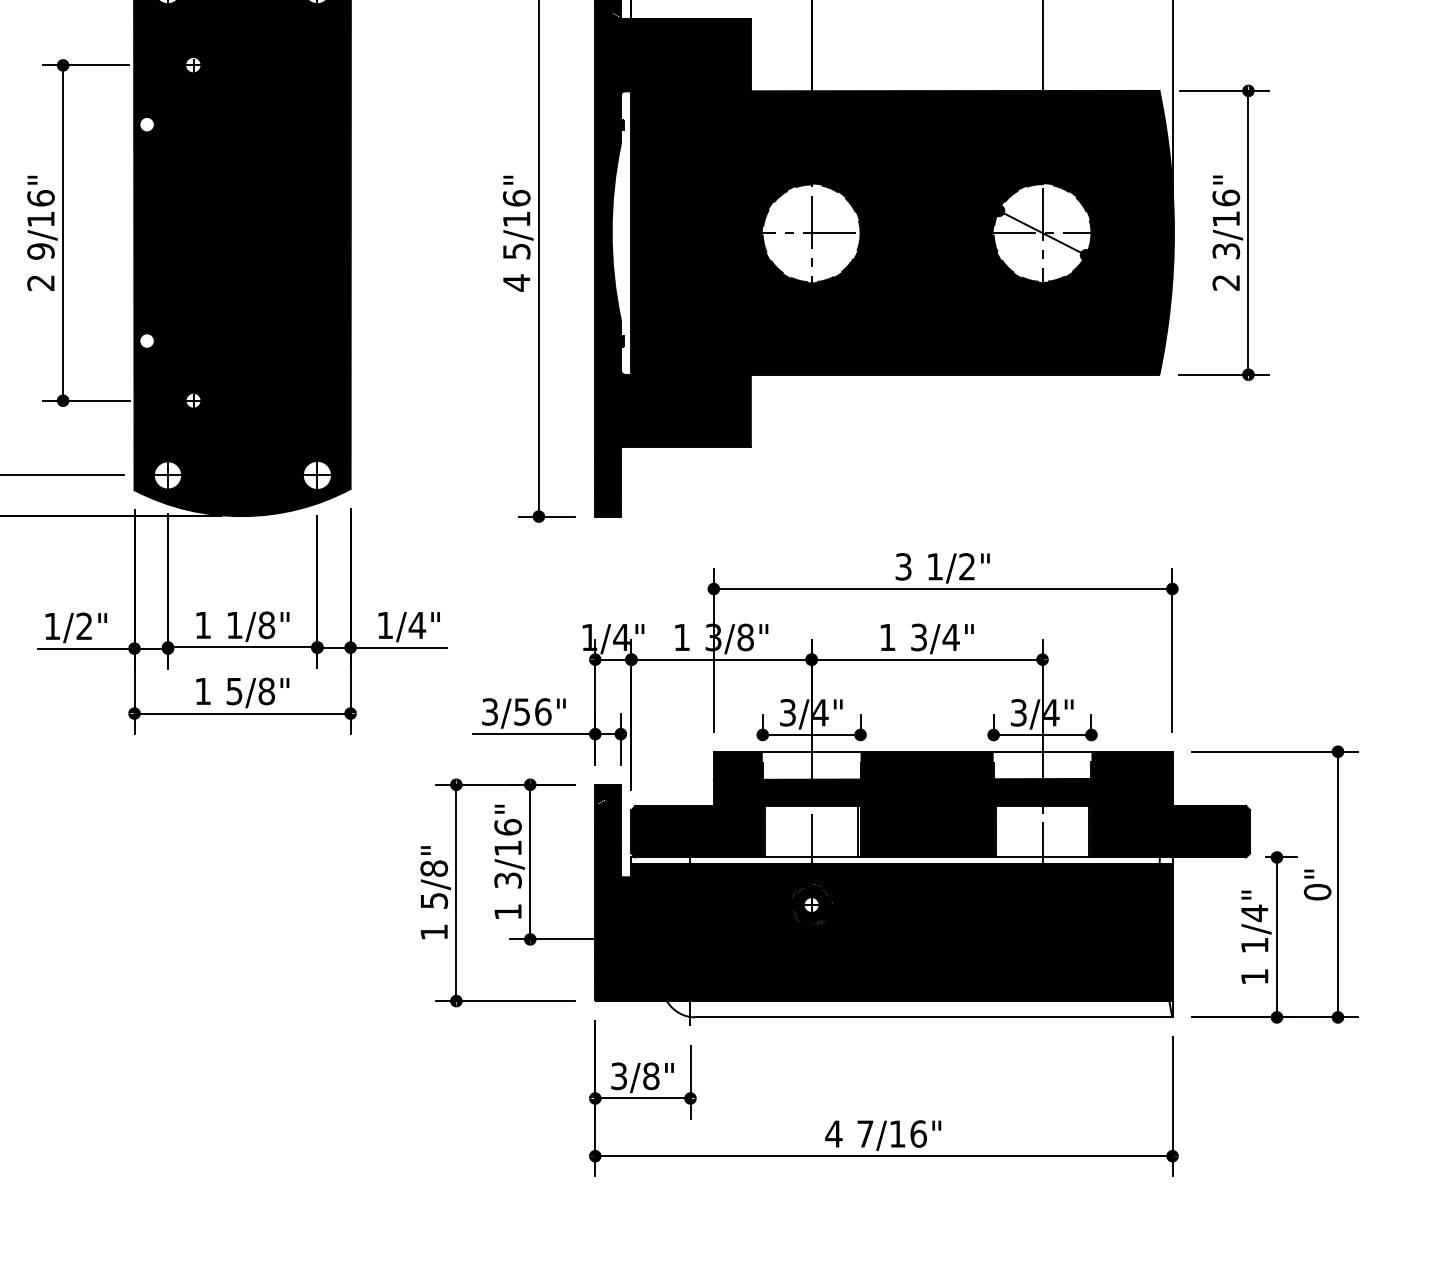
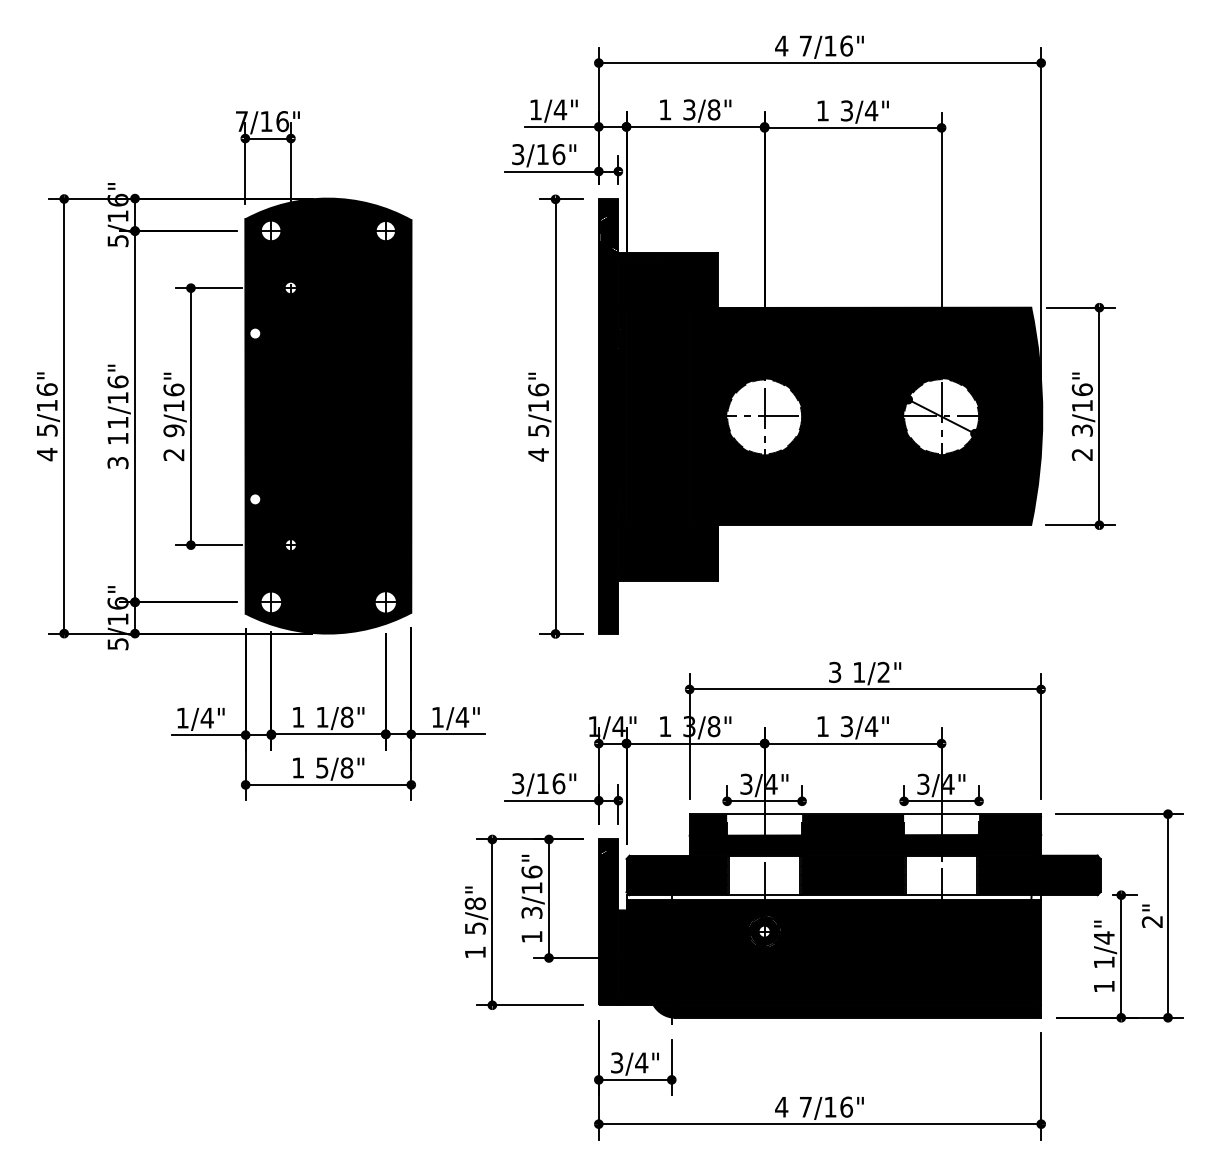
fill: (620, 232) -> (618, 416), added
text: (83, 625) -> (206, 717), 1/2" -> 1/4"
text: (521, 711) -> (542, 783), 3/56" -> 3/16"
text: (1316, 891) -> (1151, 921), 0" -> 2"
fill: (919, 1009) -> (847, 1011), added
text: (650, 1075) -> (641, 1062), 3/8" -> 3/4"

